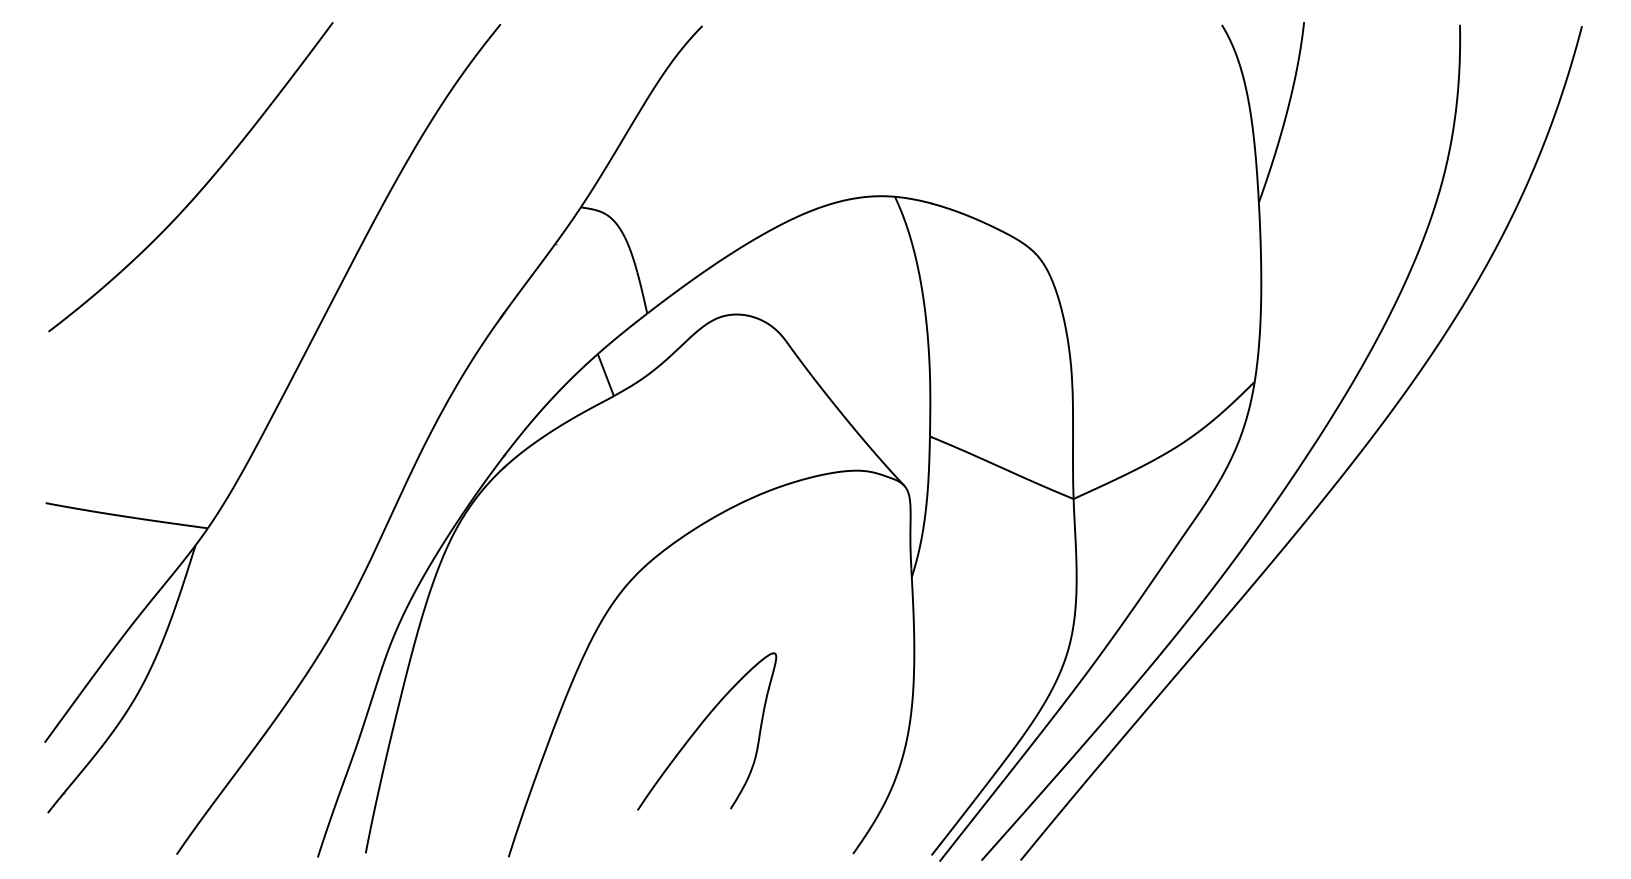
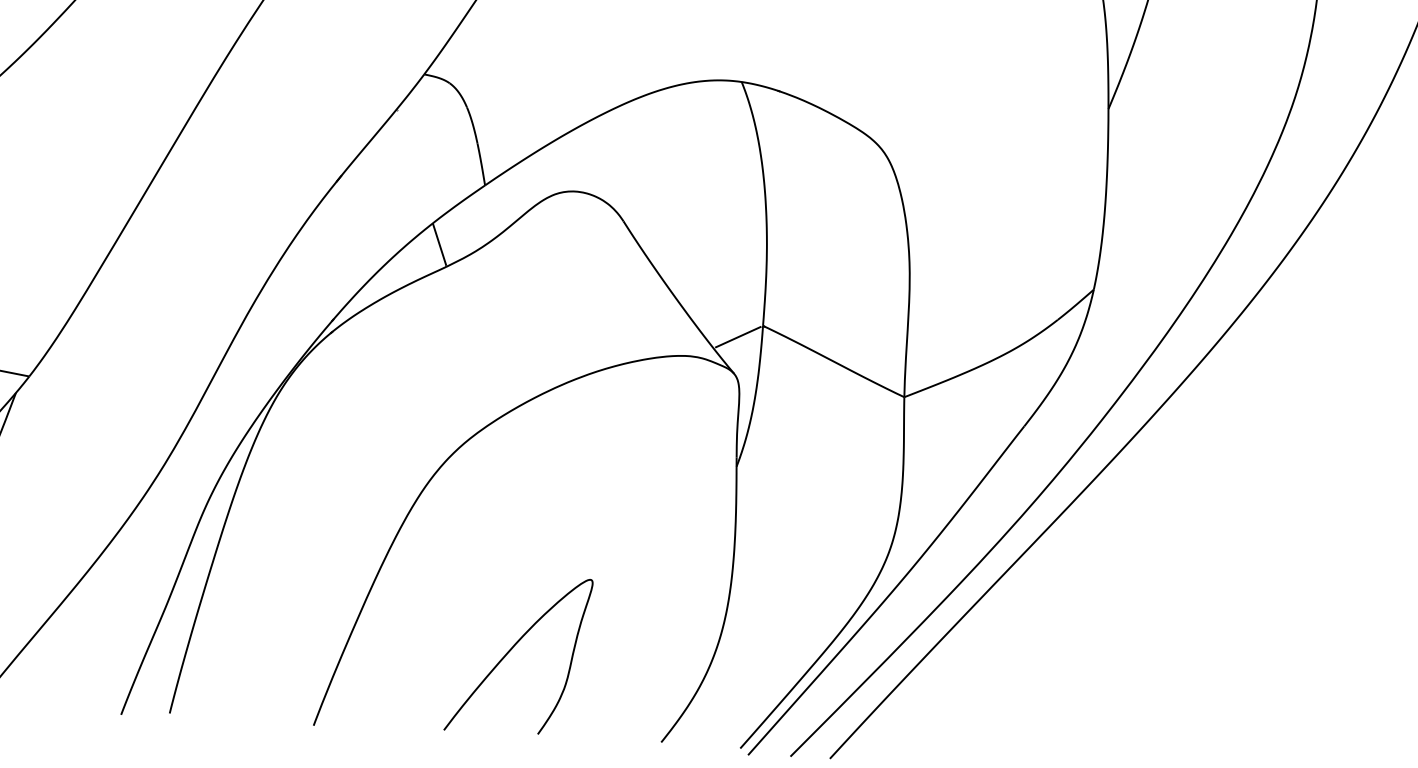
line: (905, 448) -> (737, 336), added
curve: (701, 725) -> (513, 648), moved

